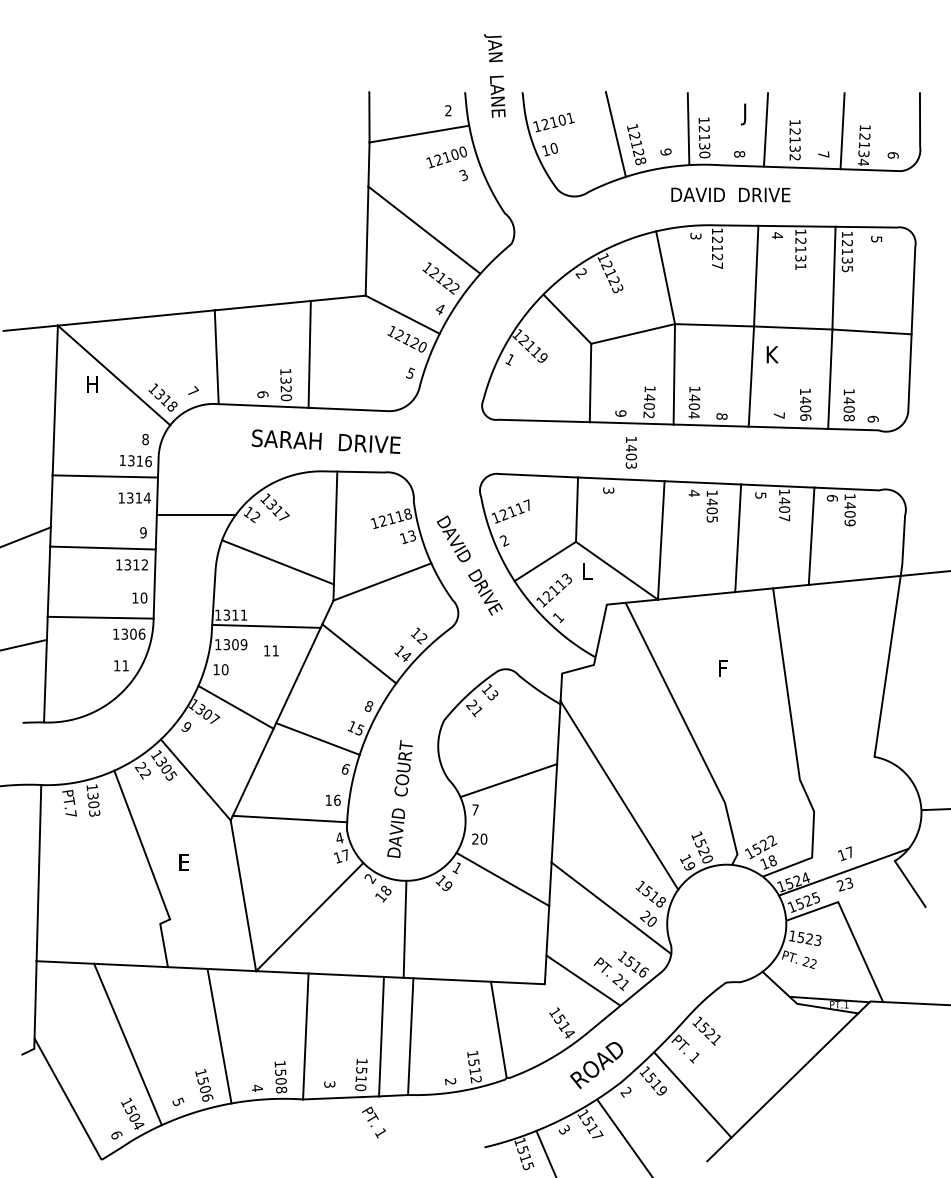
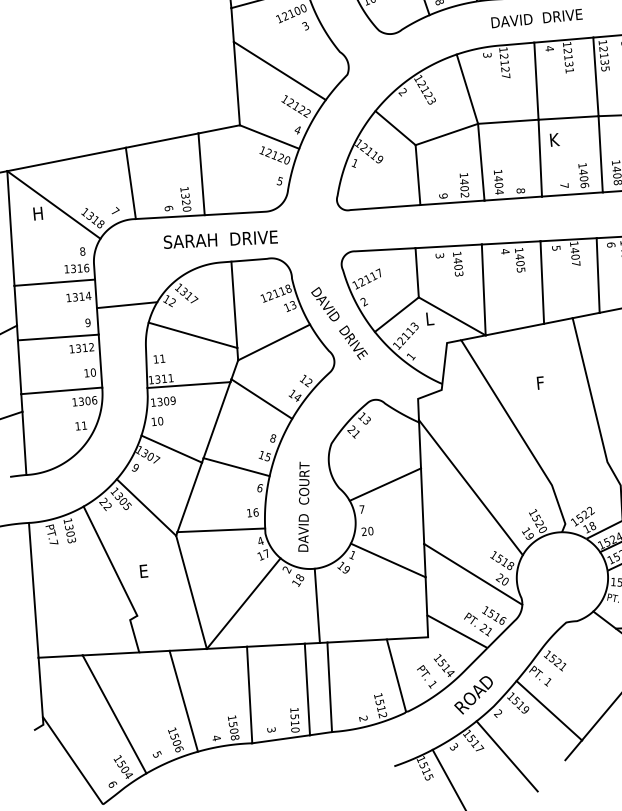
text: (730, 194) -> (536, 18), moved
text: (630, 452) -> (457, 264), moved
text: (271, 650) -> (159, 358), moved
text: (373, 1122) -> (426, 676), moved

